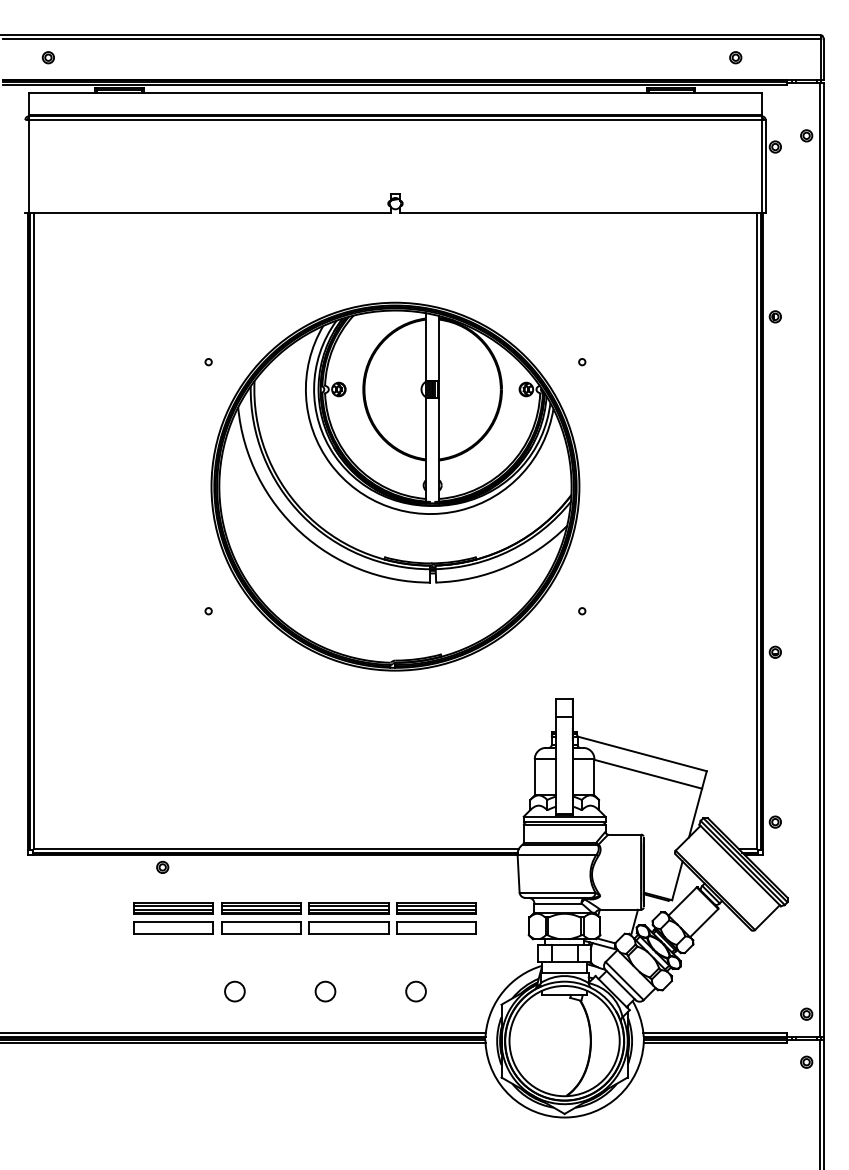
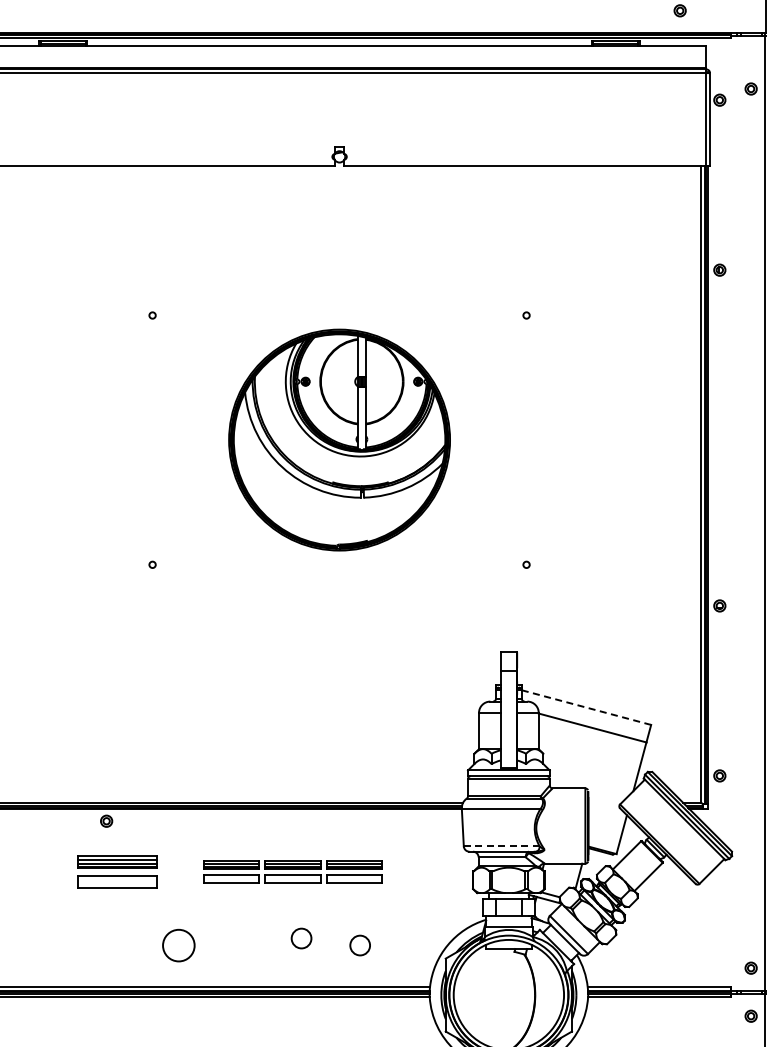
part: (395, 486) -> (339, 439), size x0.6
line: (642, 753) -> (586, 707), solid -> dashed
line: (557, 892) -> (501, 846), solid -> dashed
part: (348, 918) -> (292, 872), size x0.7
circle: (234, 991) -> (178, 945), size x1.6
circle: (325, 991) -> (301, 938), moved

